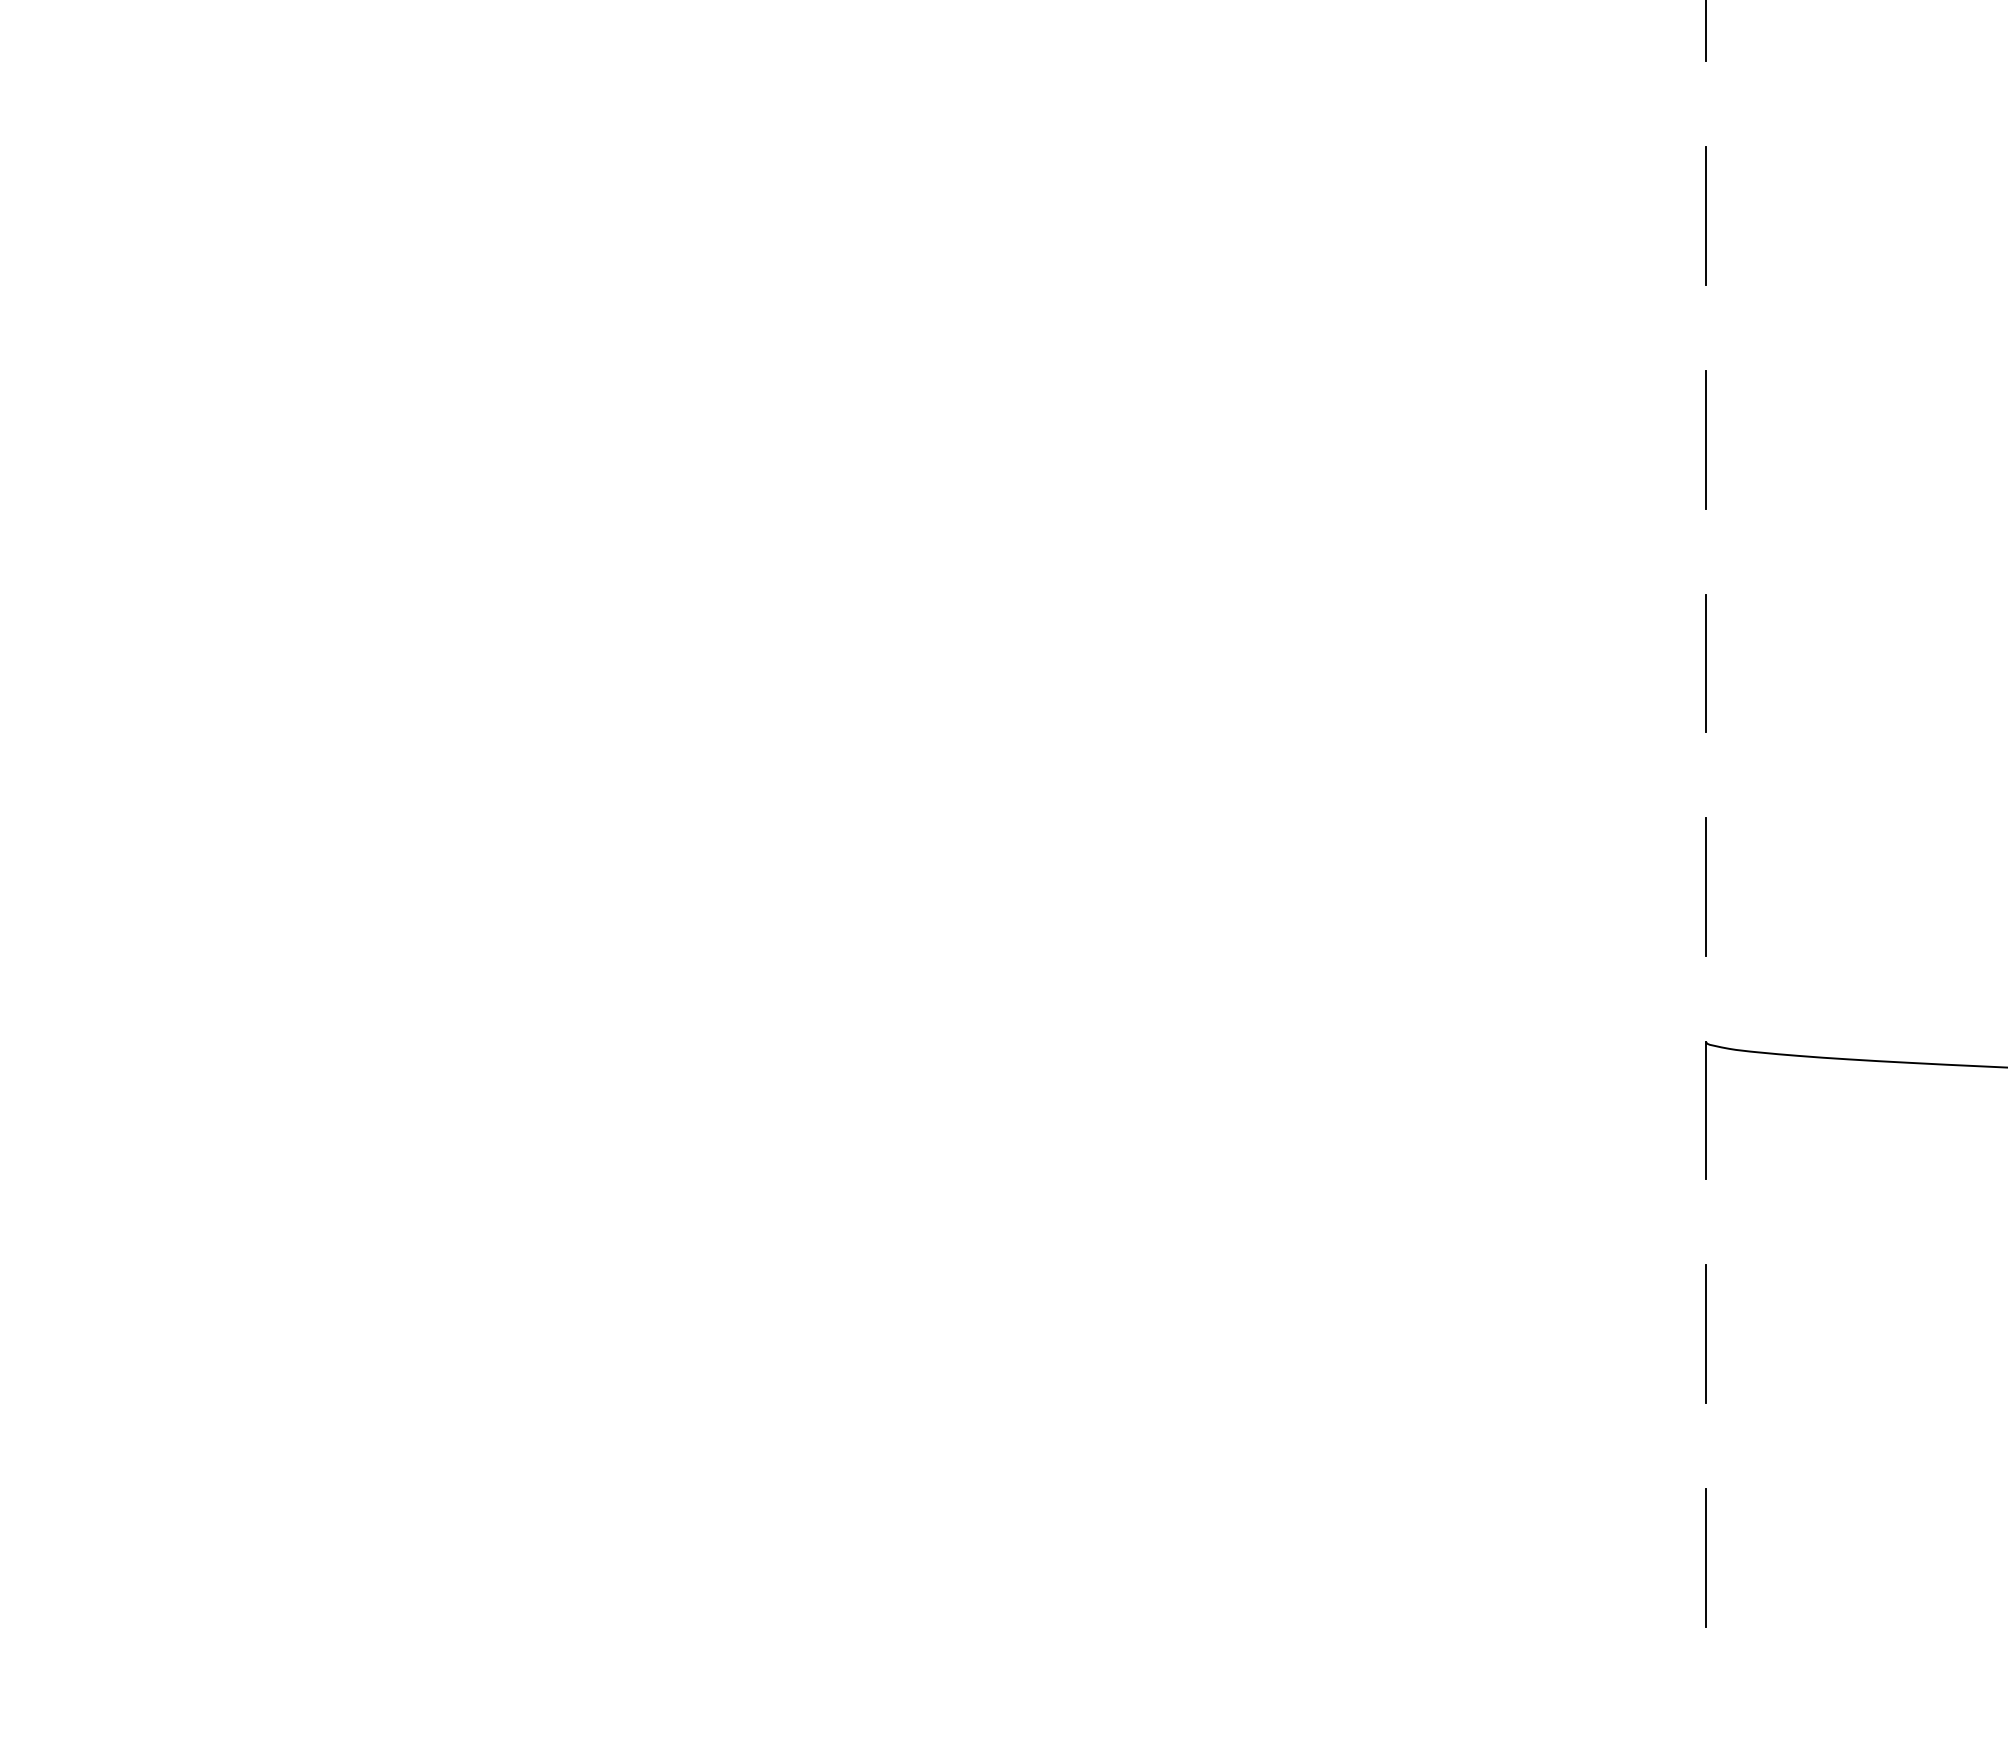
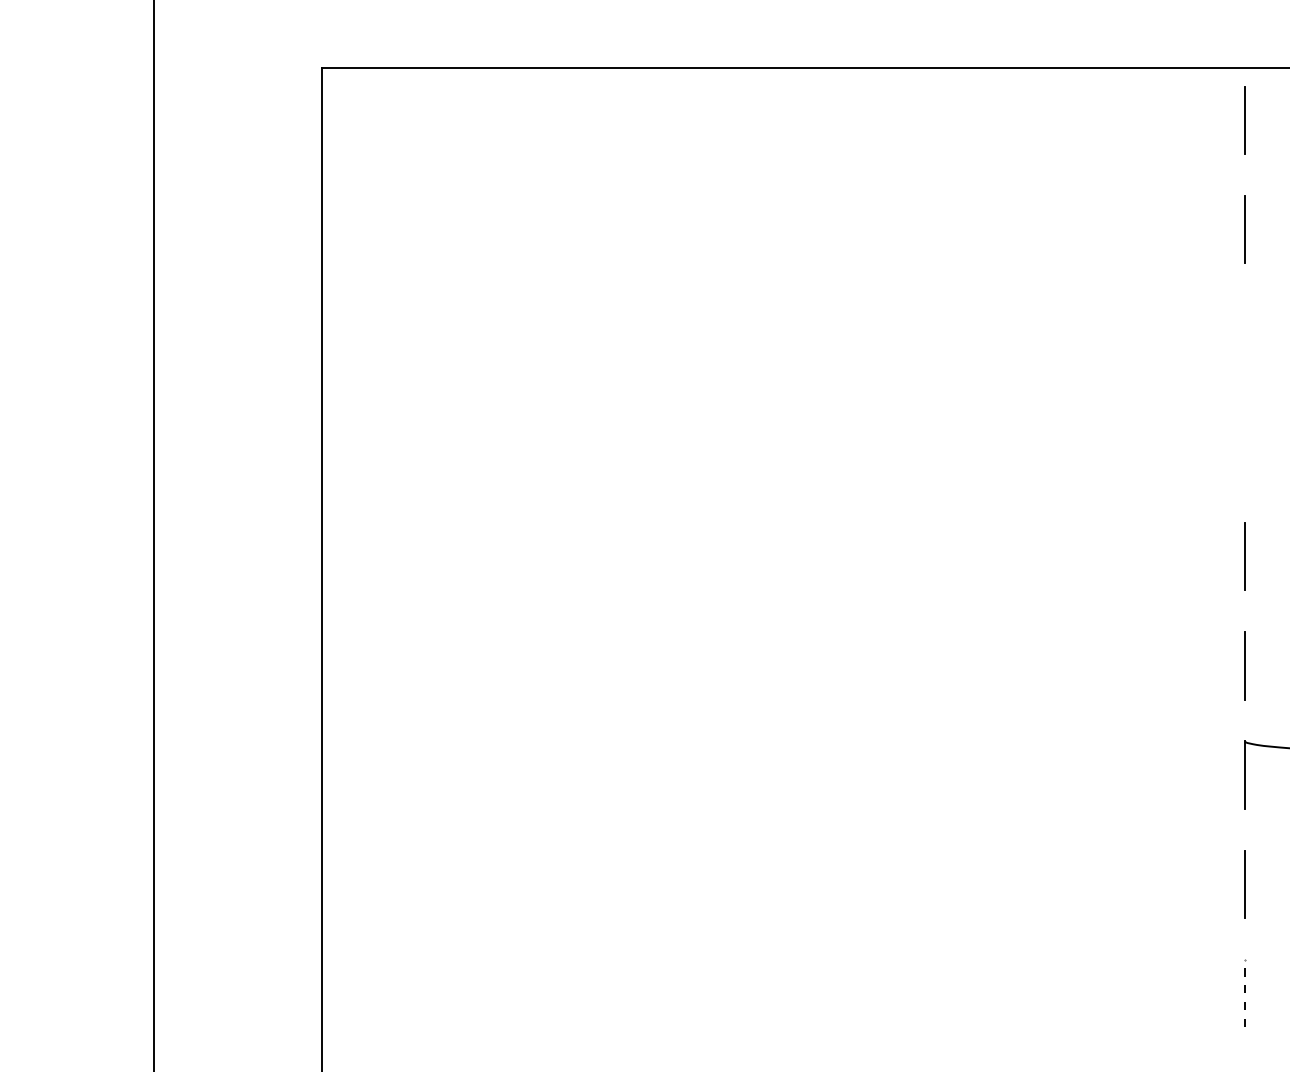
line: (1706, 216) -> (1245, 338), removed
line: (1706, 439) -> (1245, 447), removed
line: (1706, 1558) -> (1245, 993), solid -> dashed

